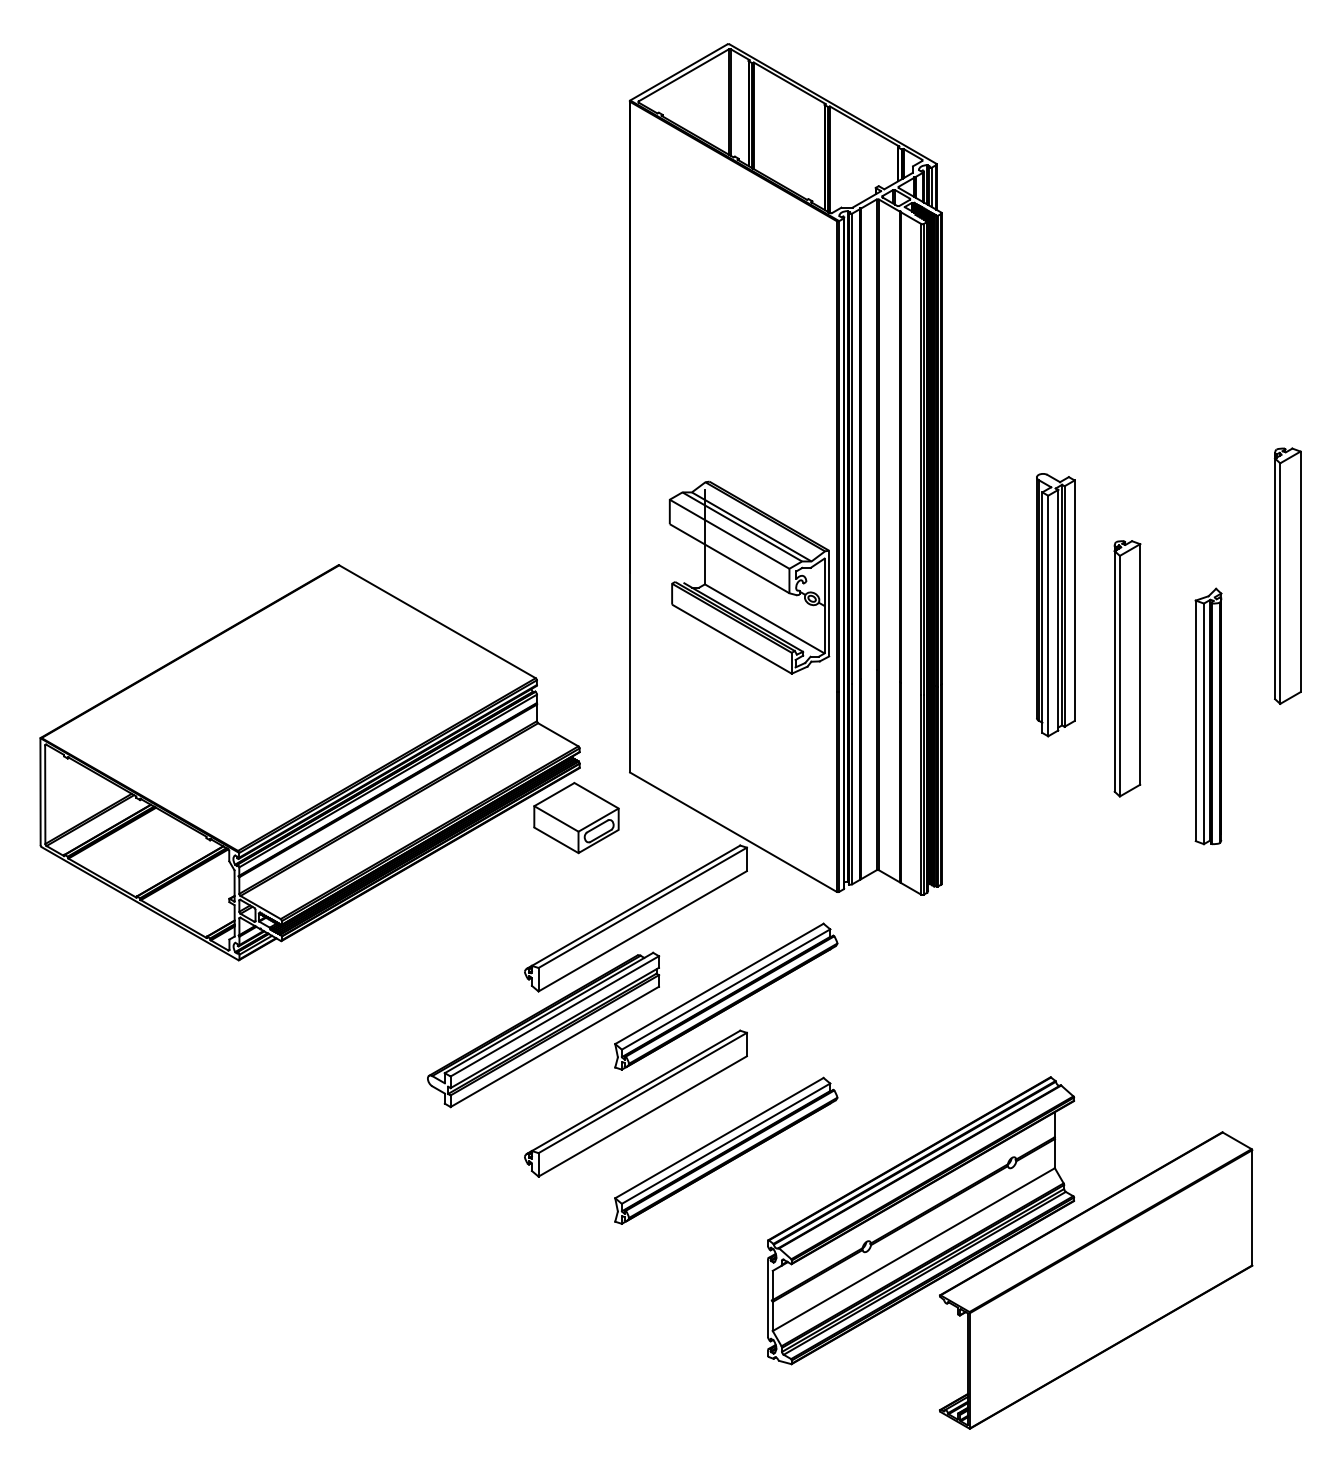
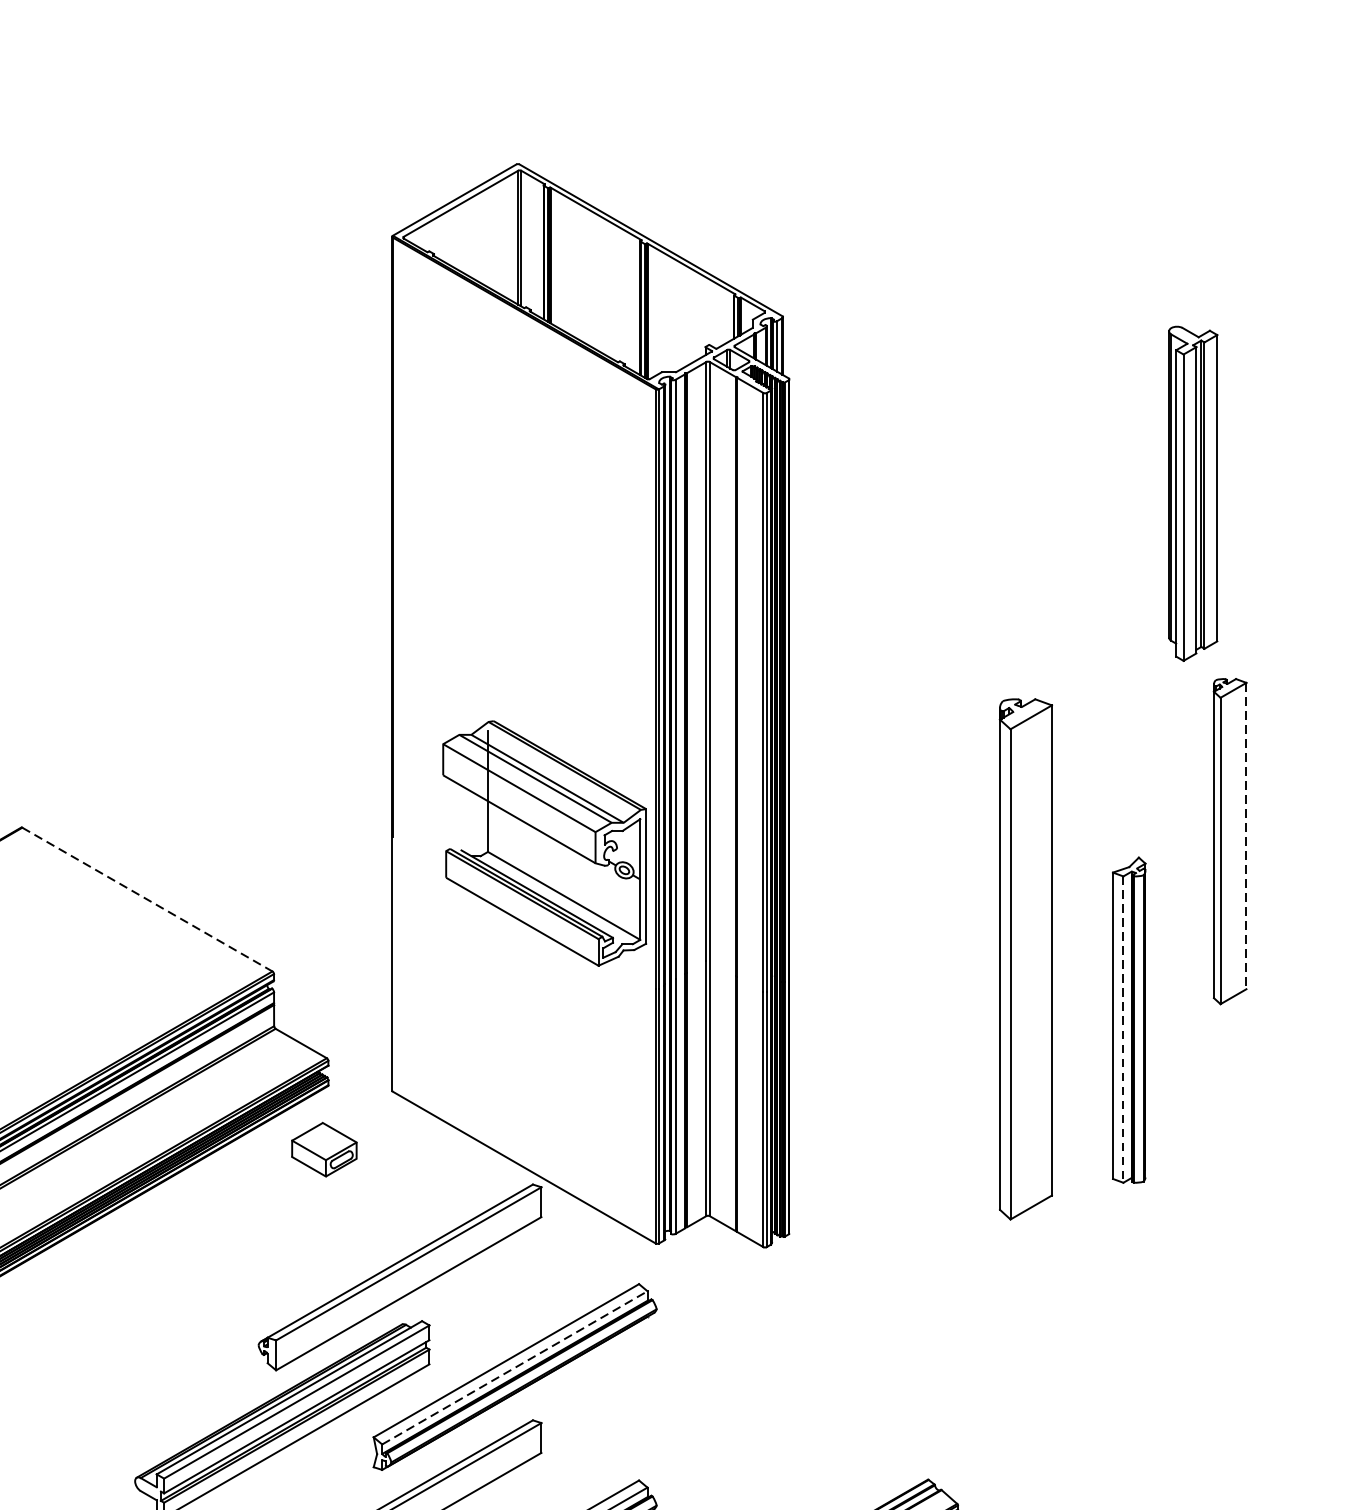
line: (1300, 572) -> (1246, 836), solid -> dashed
part: (1055, 605) -> (1192, 494), moved
line: (437, 622) -> (147, 900), solid -> dashed
part: (1127, 668) -> (1026, 959), size x1.6
line: (1203, 724) -> (1122, 1030), solid -> dashed
part: (576, 818) -> (324, 1150), size x0.6
line: (726, 989) -> (515, 1367), solid -> dashed

